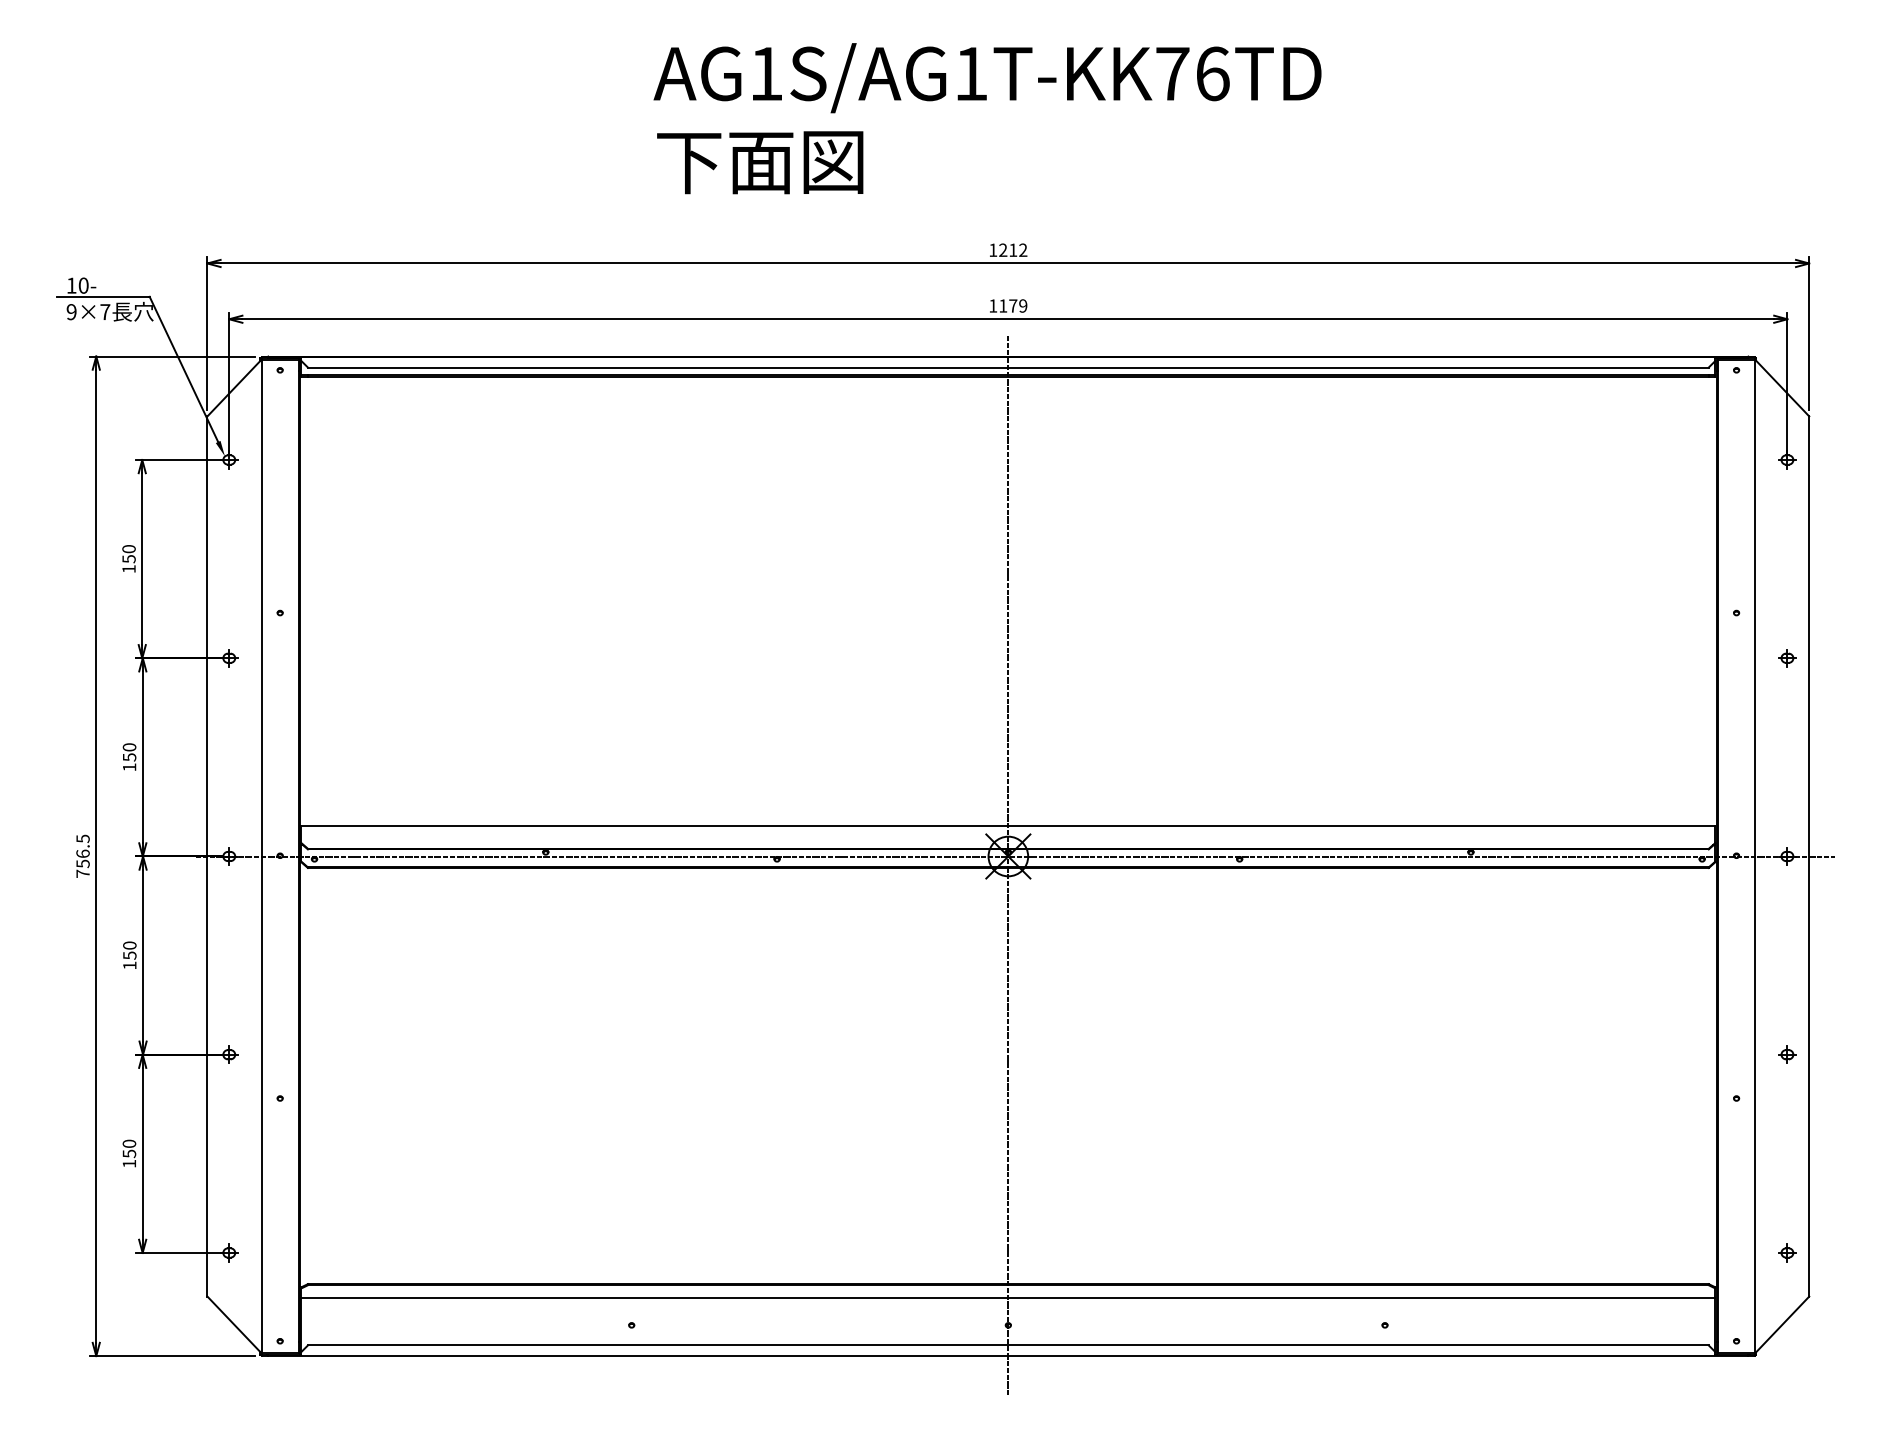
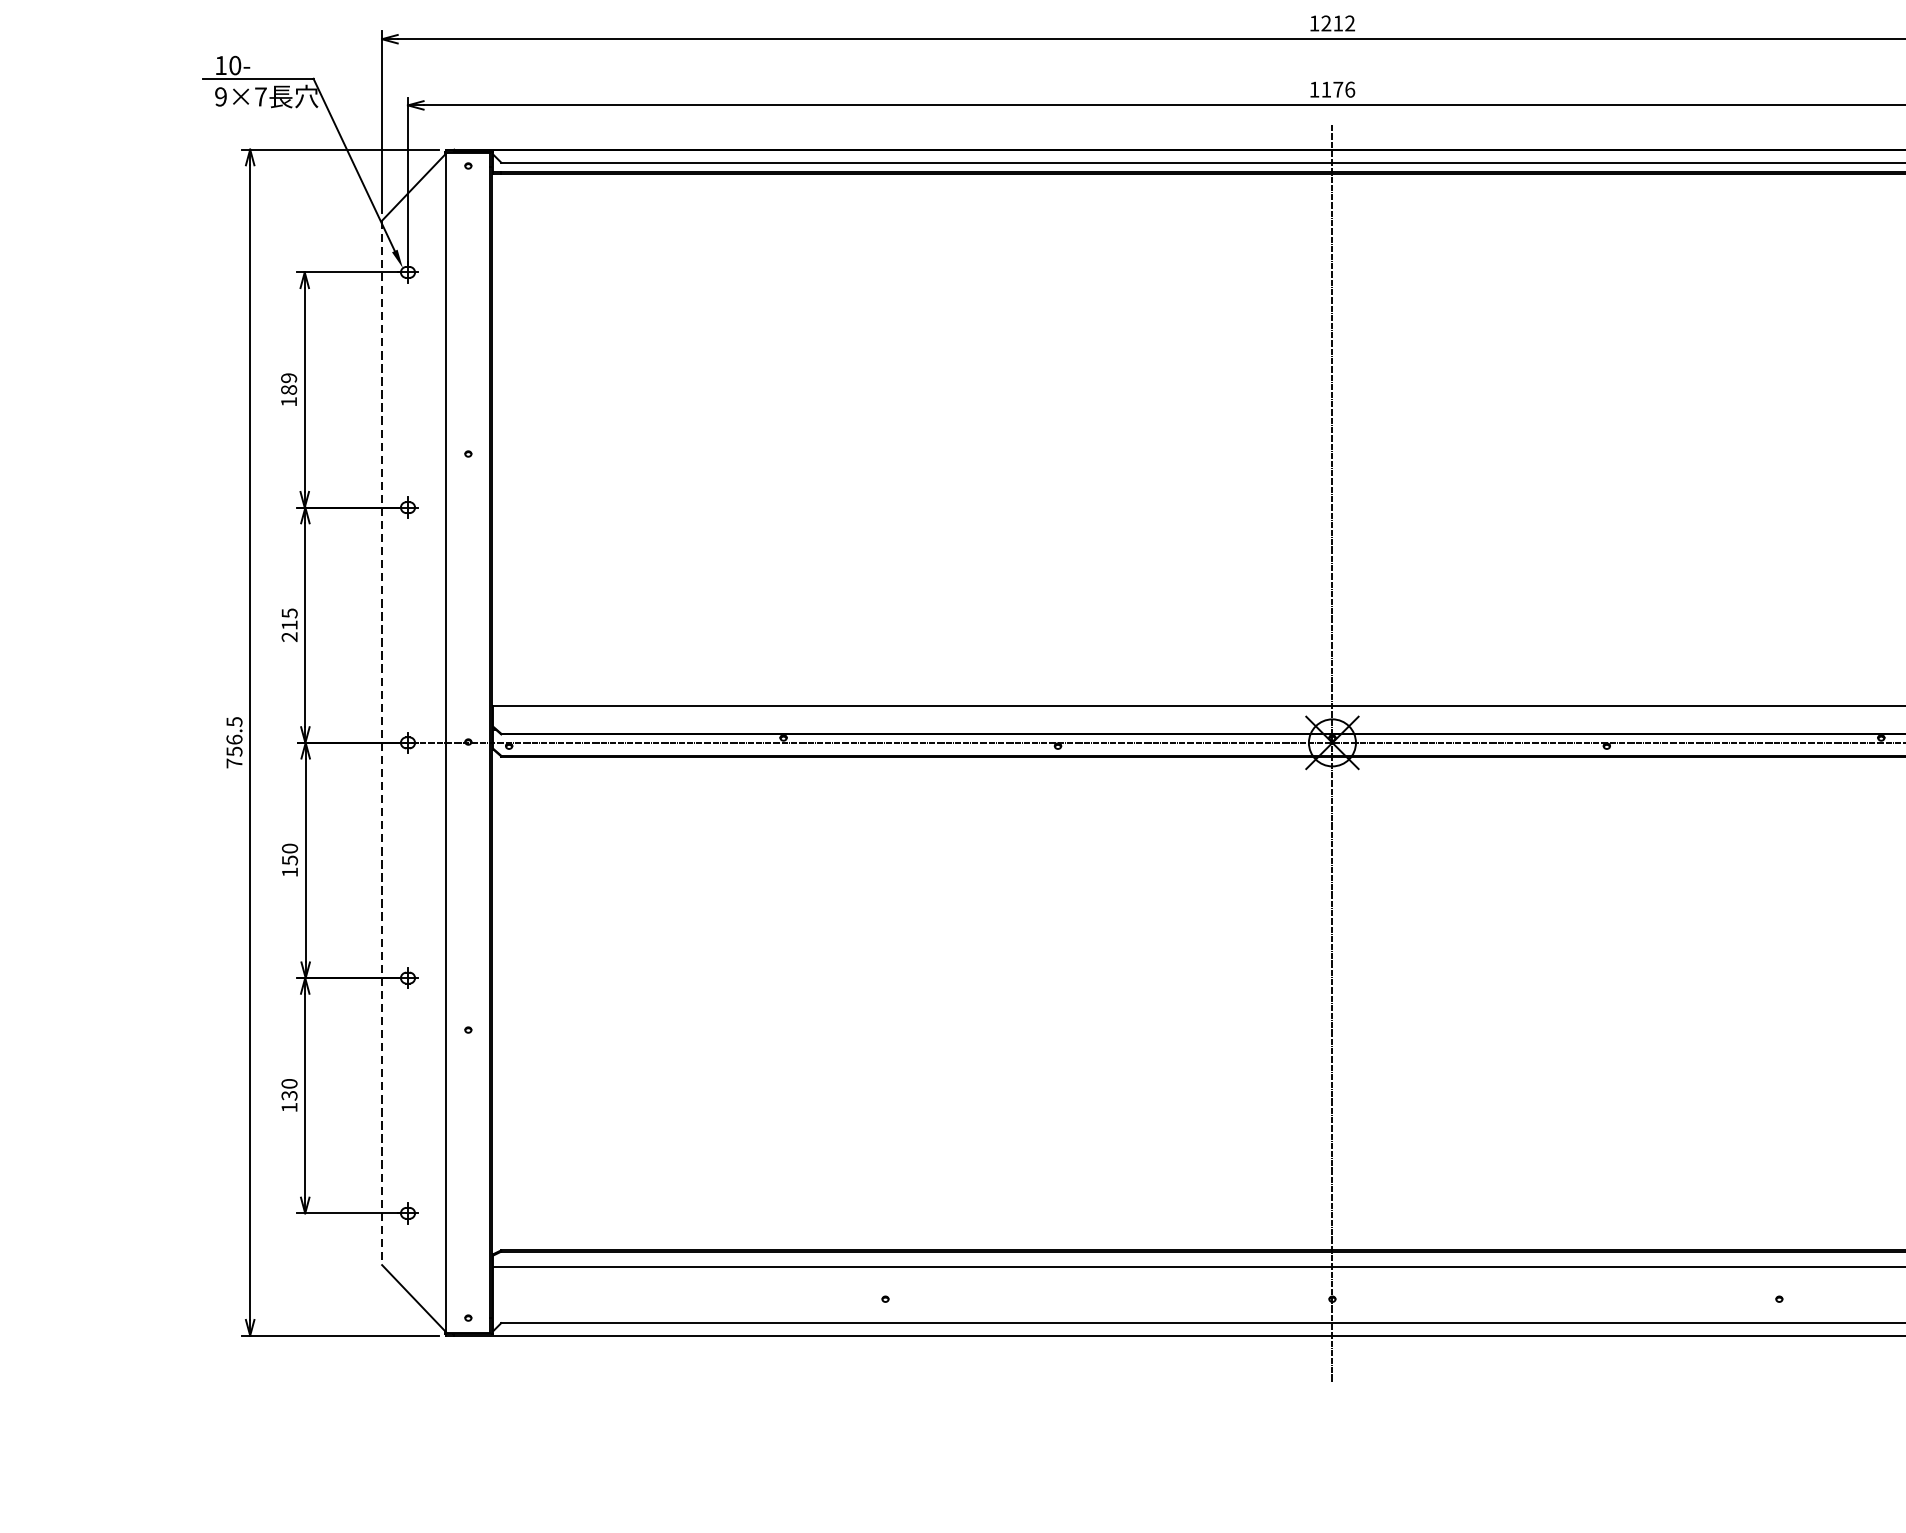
text: (1023, 305) -> (1350, 89), 1179 -> 1176
text: (128, 554) -> (288, 384), 150 -> 189
text: (129, 757) -> (289, 625), 150 -> 215
line: (207, 857) -> (382, 744), solid -> dashed
text: (128, 1153) -> (288, 1095), 150 -> 130

